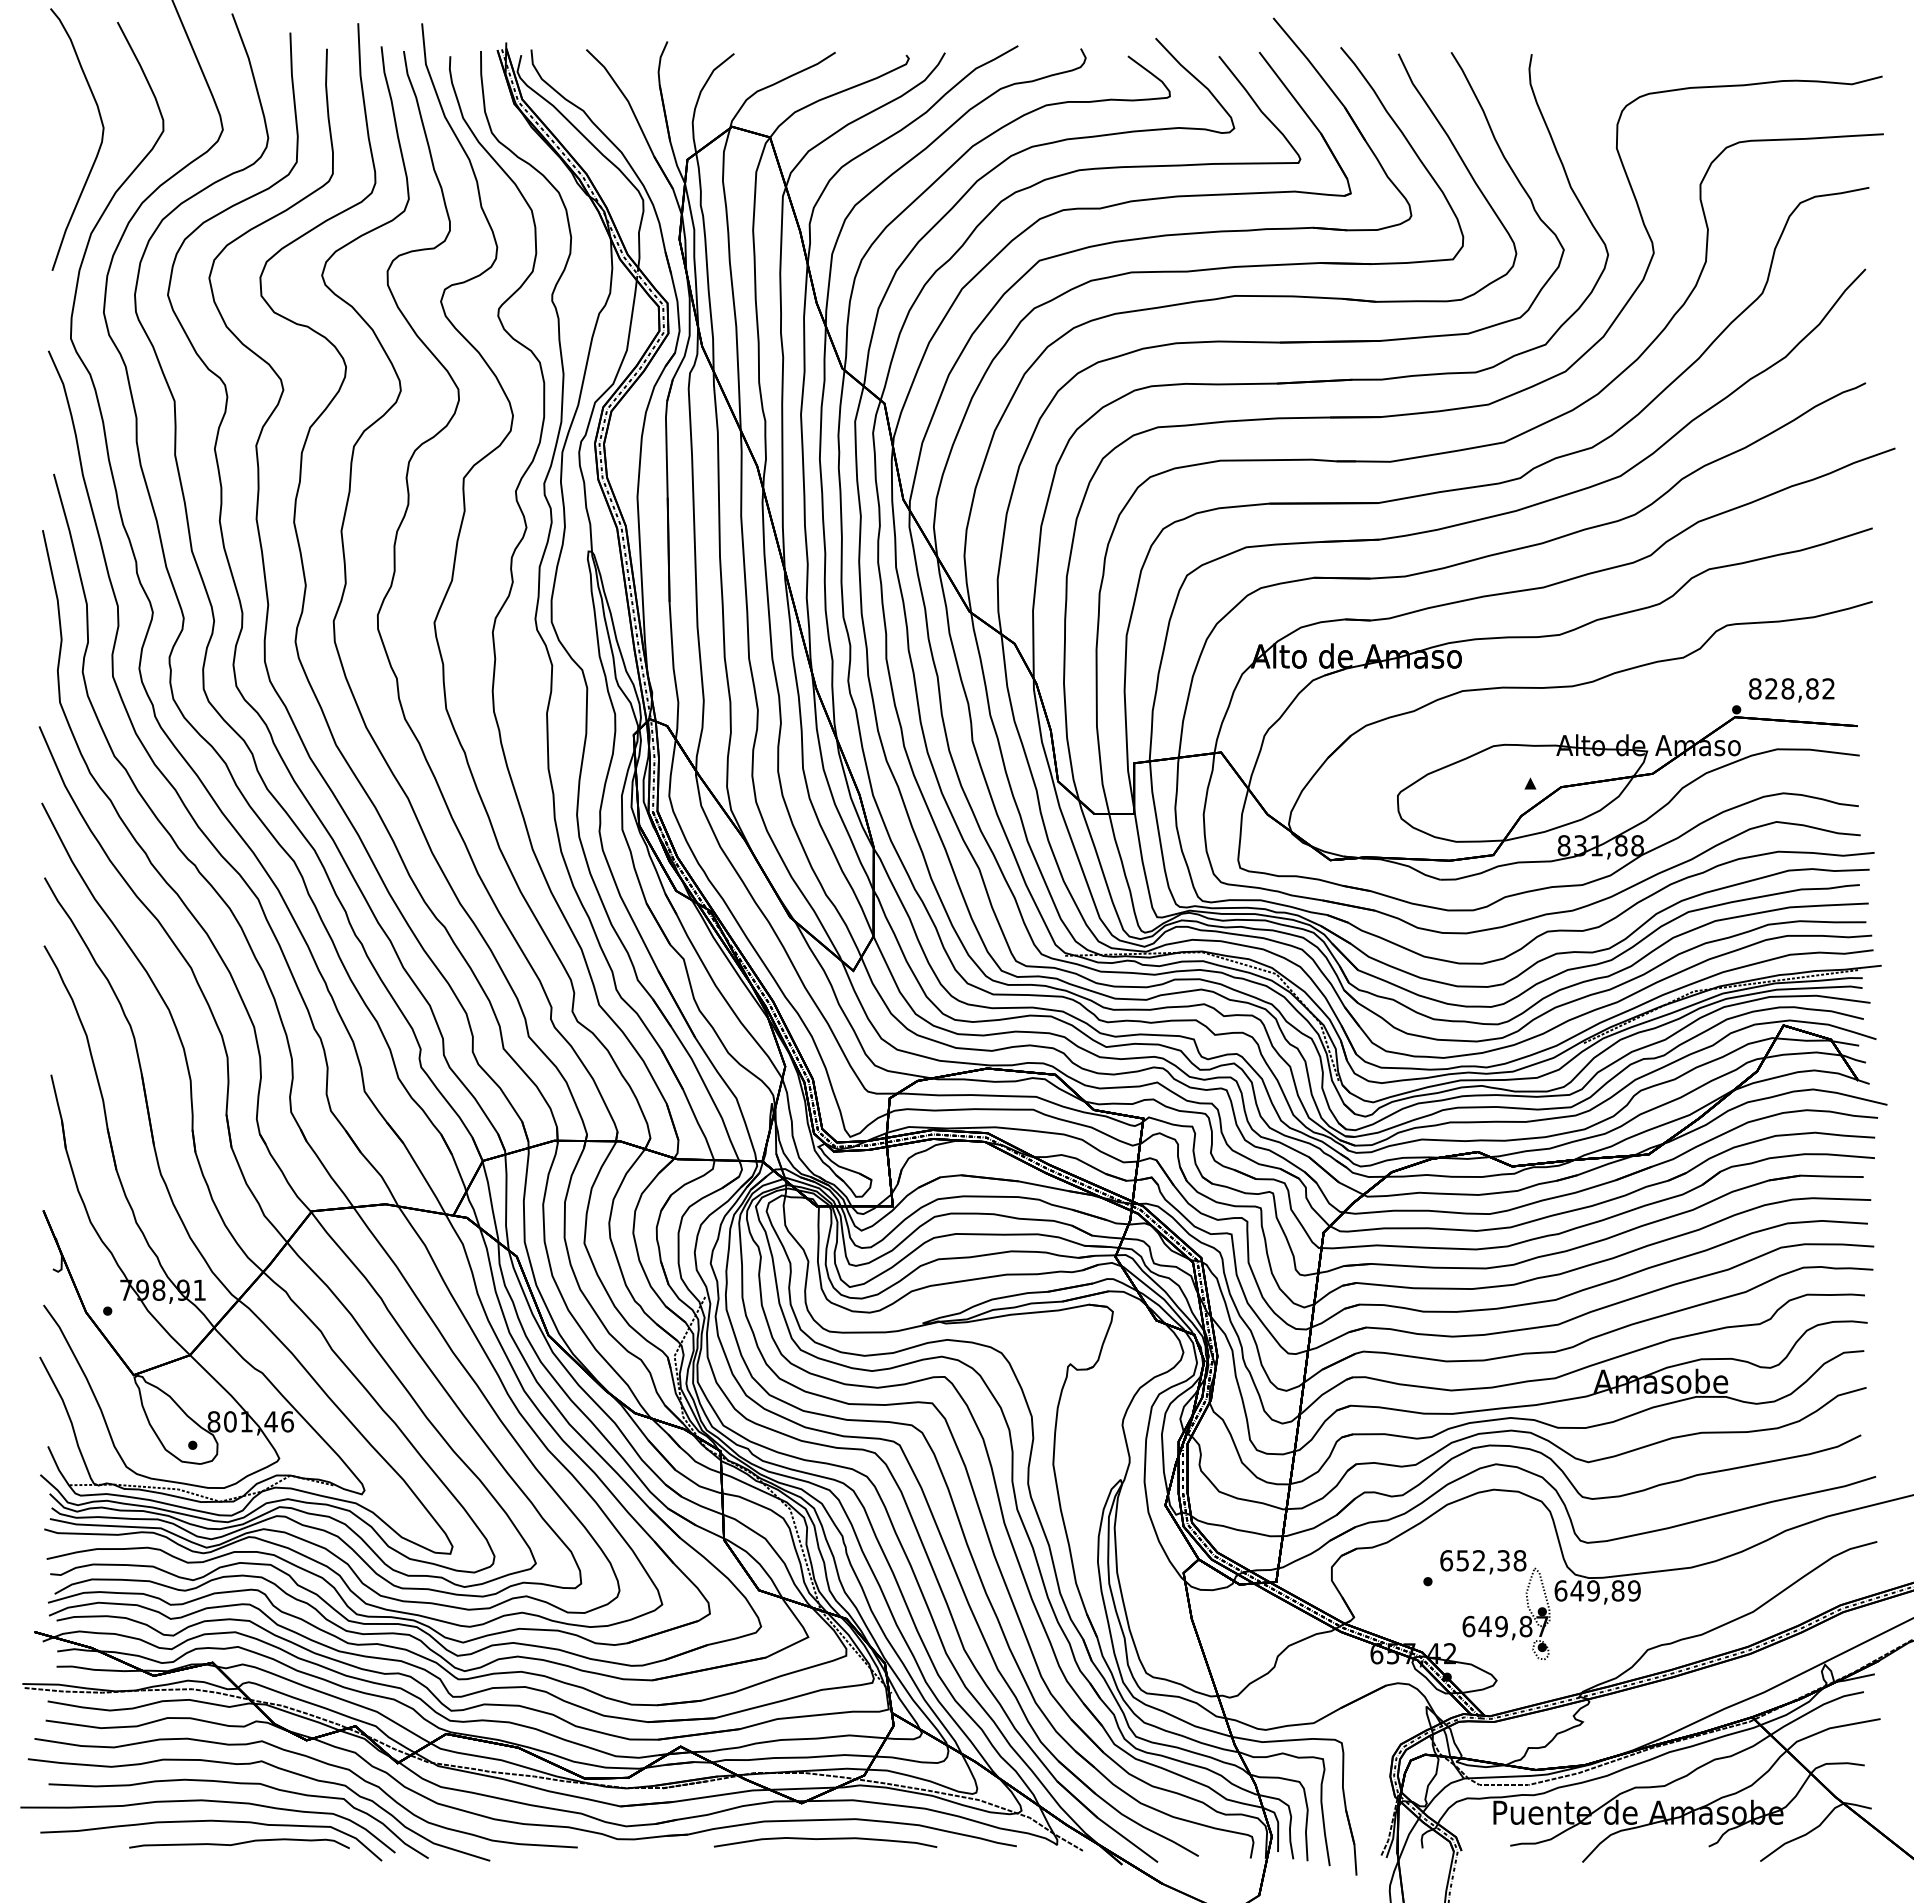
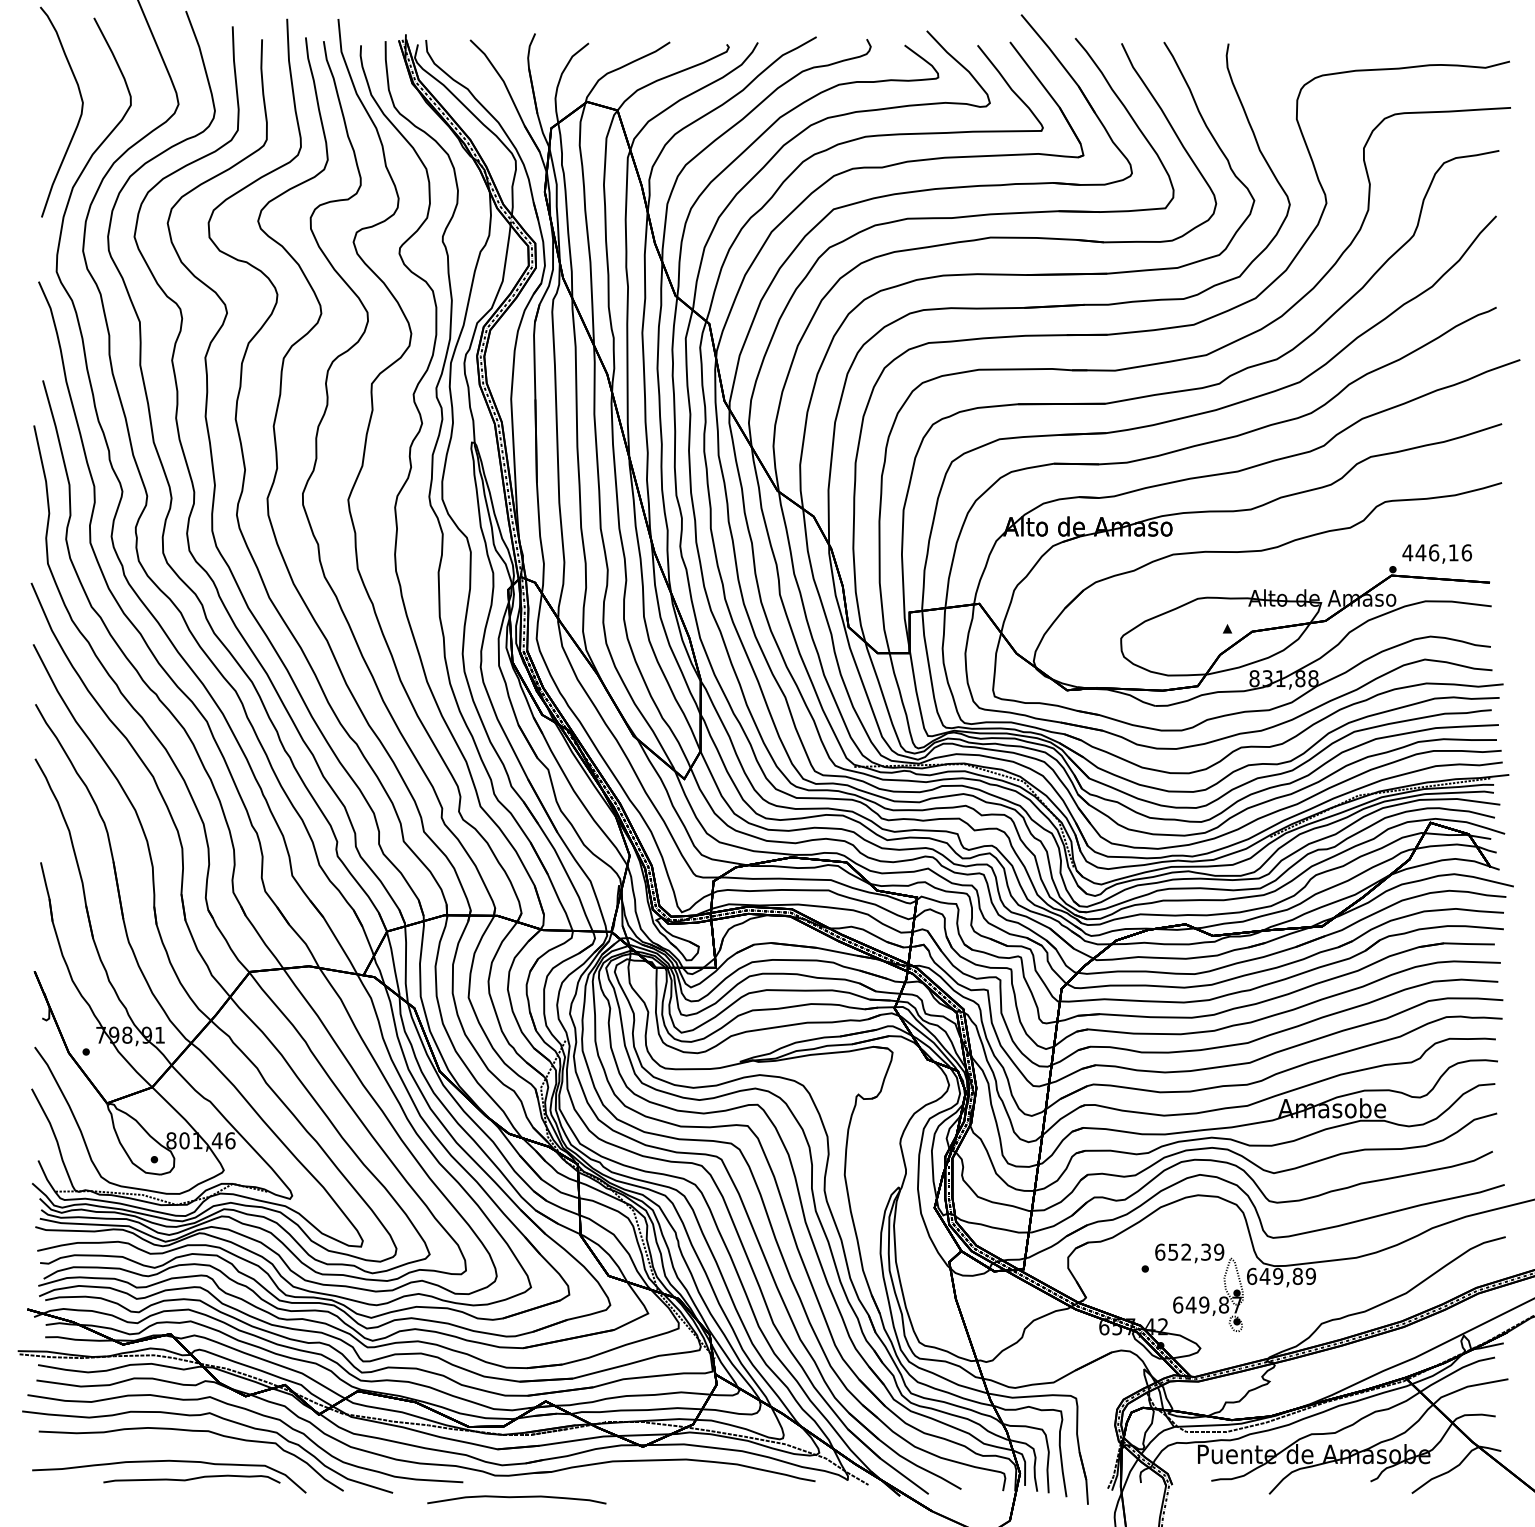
text: (1791, 688) -> (1436, 552), 828,82 -> 446,16
text: (1519, 1560) -> (1218, 1252), 652,38 -> 652,39
curve: (207, 1801) -> (166, 1445), removed
curve: (825, 1839) -> (516, 1497), moved

